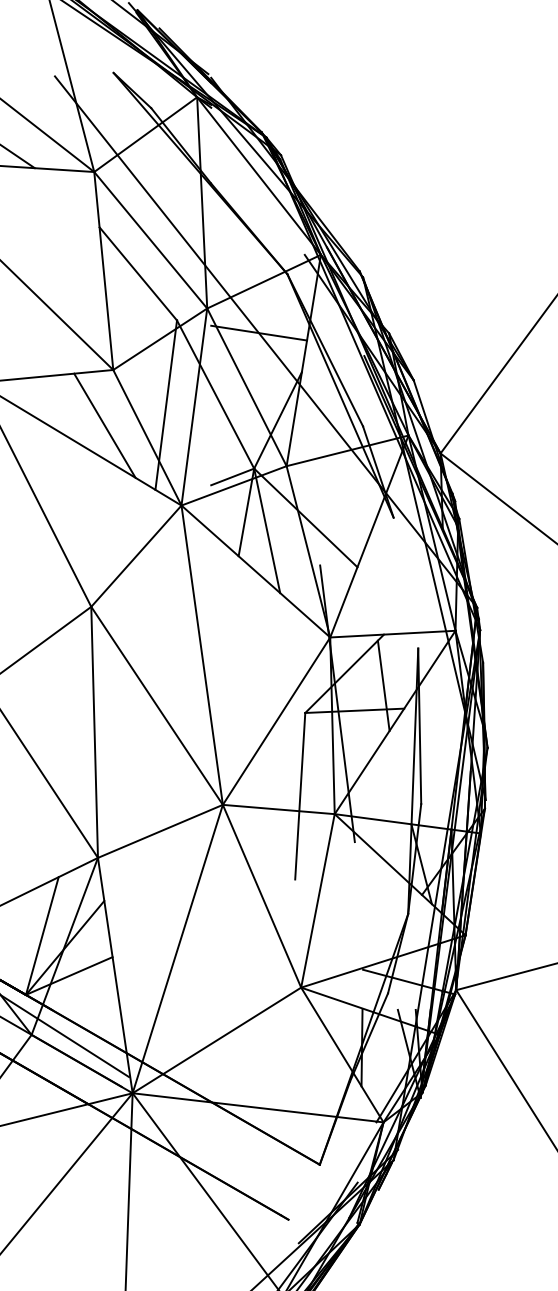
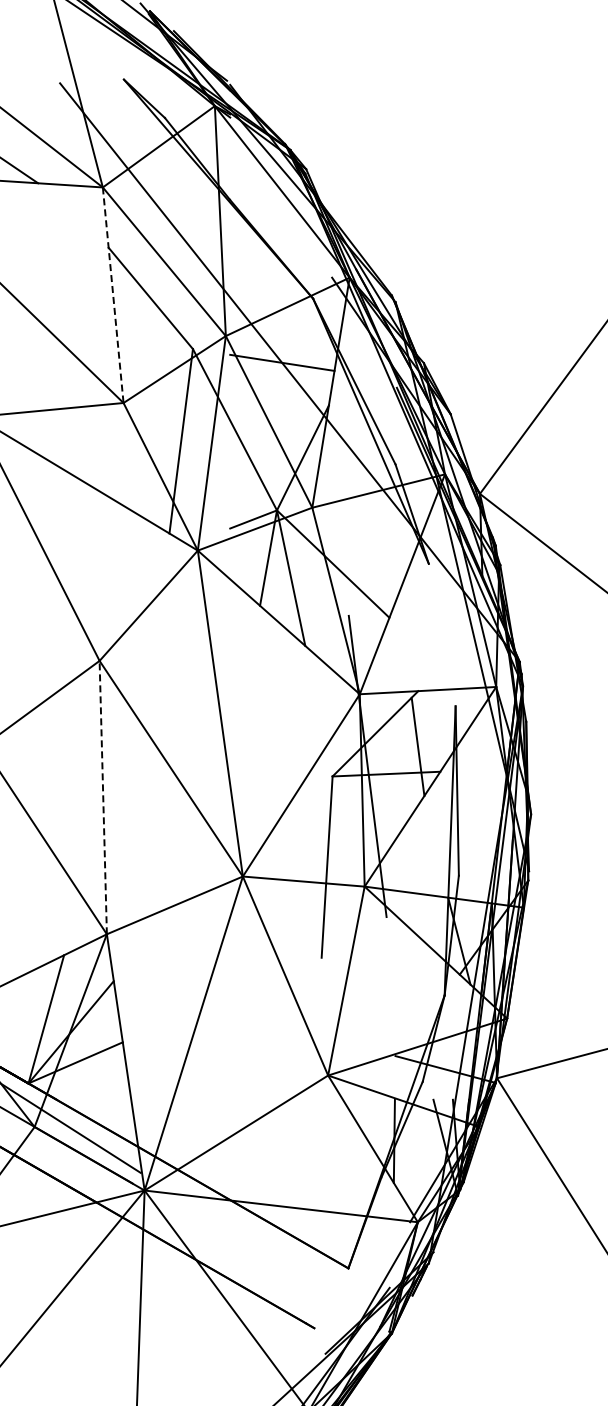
line: (104, 271) -> (113, 295), solid -> dashed
line: (104, 425) -> (114, 463), removed
line: (94, 732) -> (103, 797), solid -> dashed

